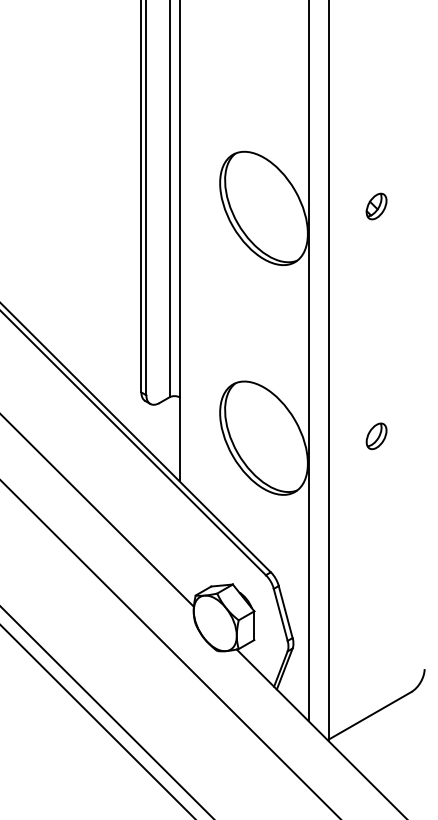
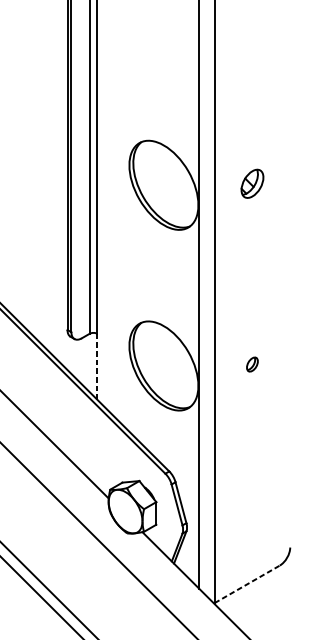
part: (376, 206) -> (252, 183), size x1.4
part: (376, 436) -> (252, 364), size x0.7
line: (179, 439) -> (97, 367), solid -> dashed
line: (369, 715) -> (246, 584), solid -> dashed

